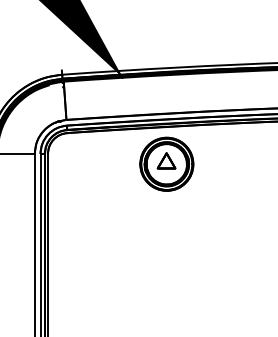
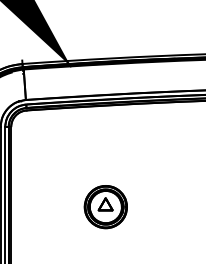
part: (166, 163) -> (105, 206), moved

